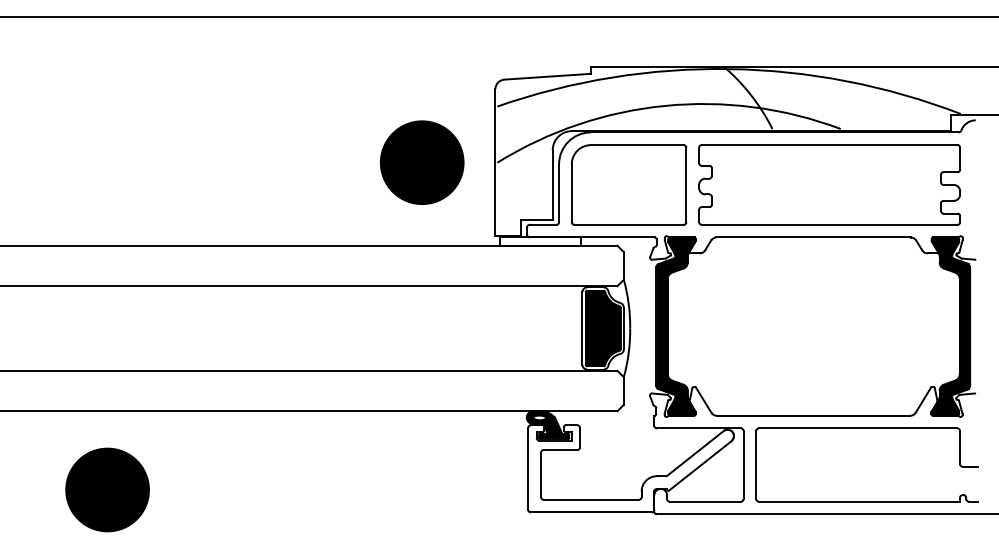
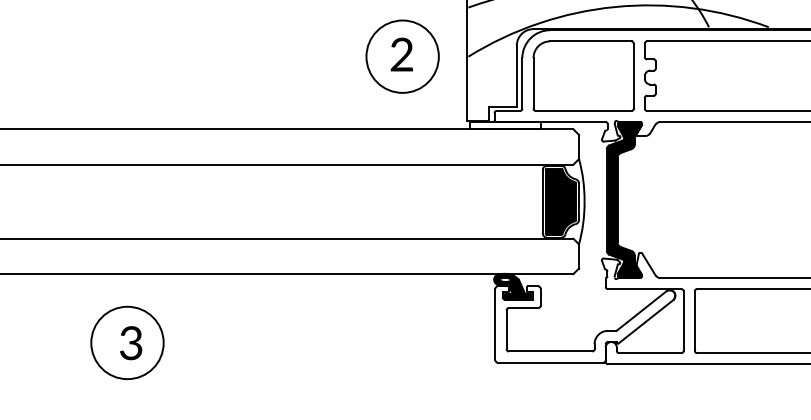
fill: (421, 162) -> (402, 56), removed
fill: (107, 489) -> (127, 342), removed

